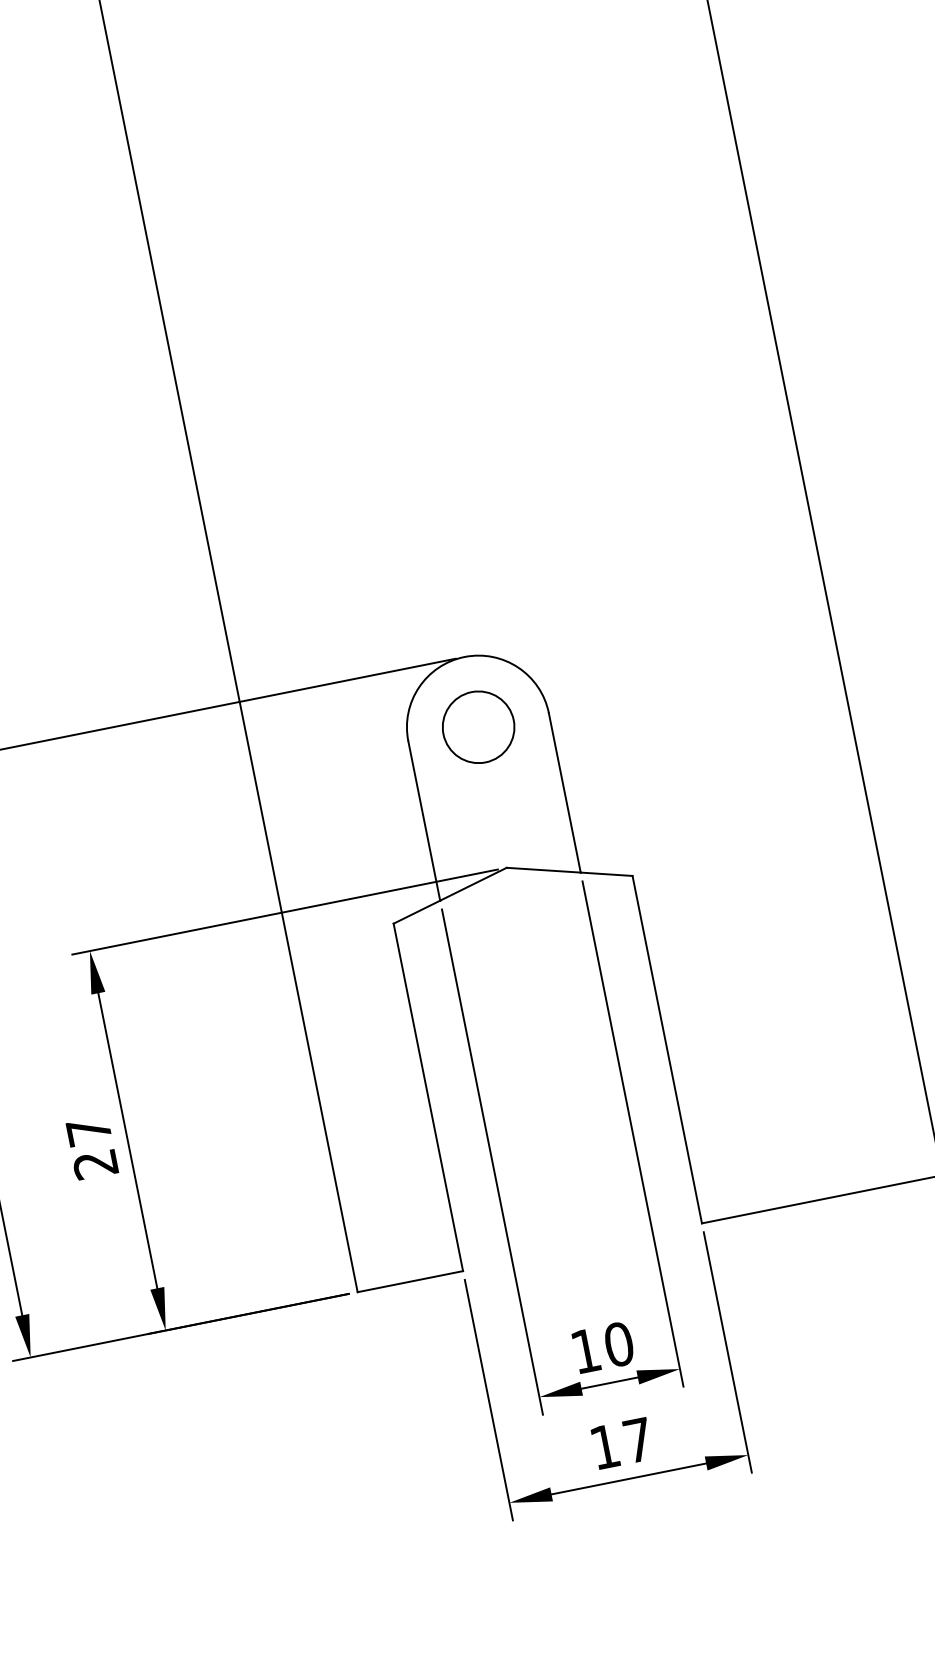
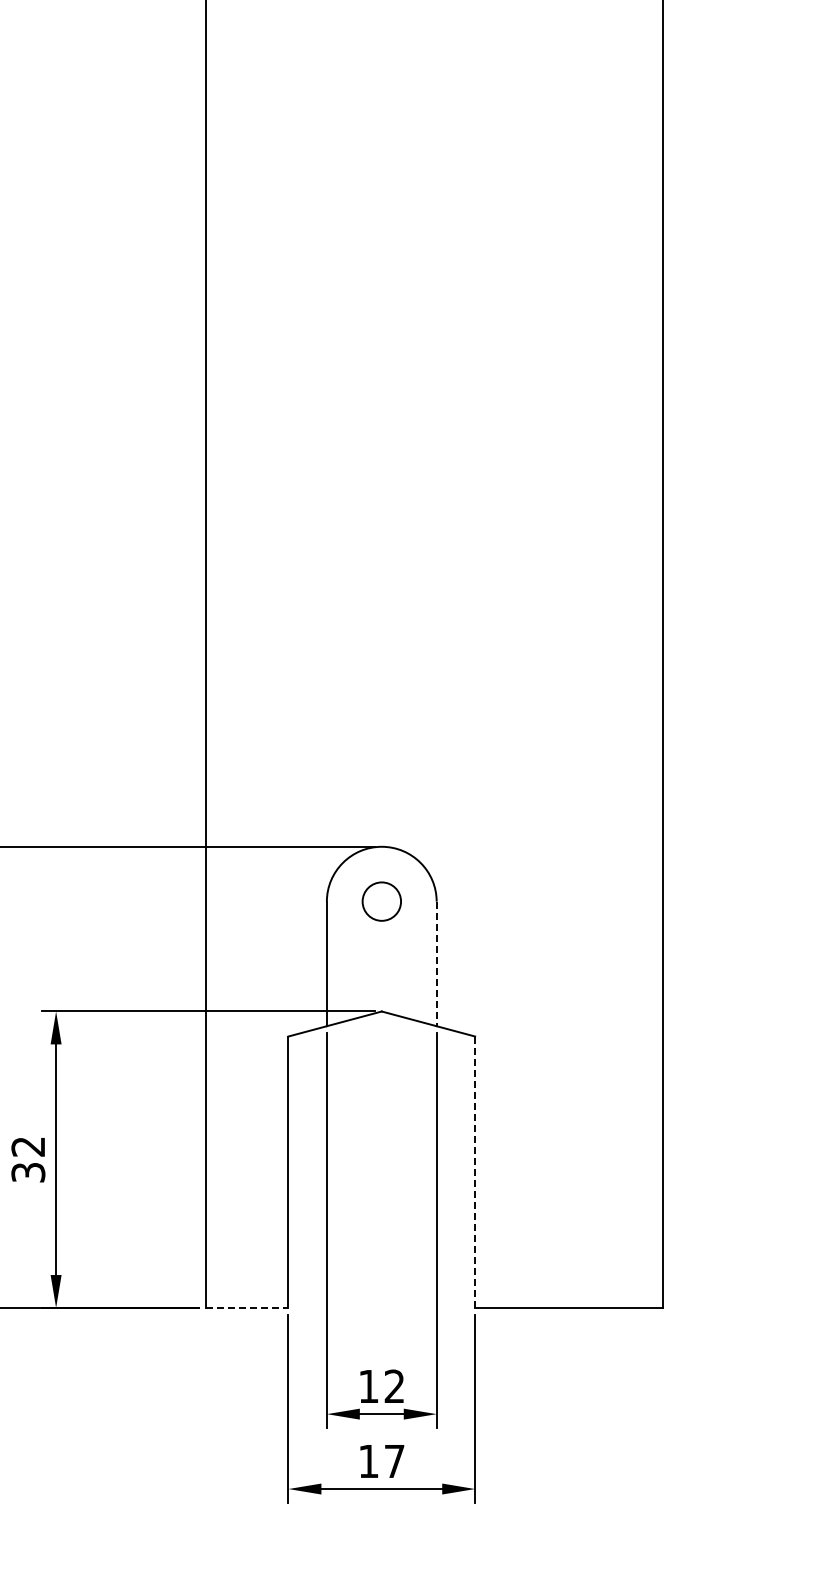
circle: (478, 727) -> (381, 901), size x0.7
line: (564, 793) -> (436, 964), solid -> dashed
line: (667, 1049) -> (475, 1172), solid -> dashed
text: (92, 1147) -> (28, 1159), 27 -> 32
line: (410, 1282) -> (247, 1308), solid -> dashed
text: (618, 1344) -> (394, 1386), 10 -> 12

